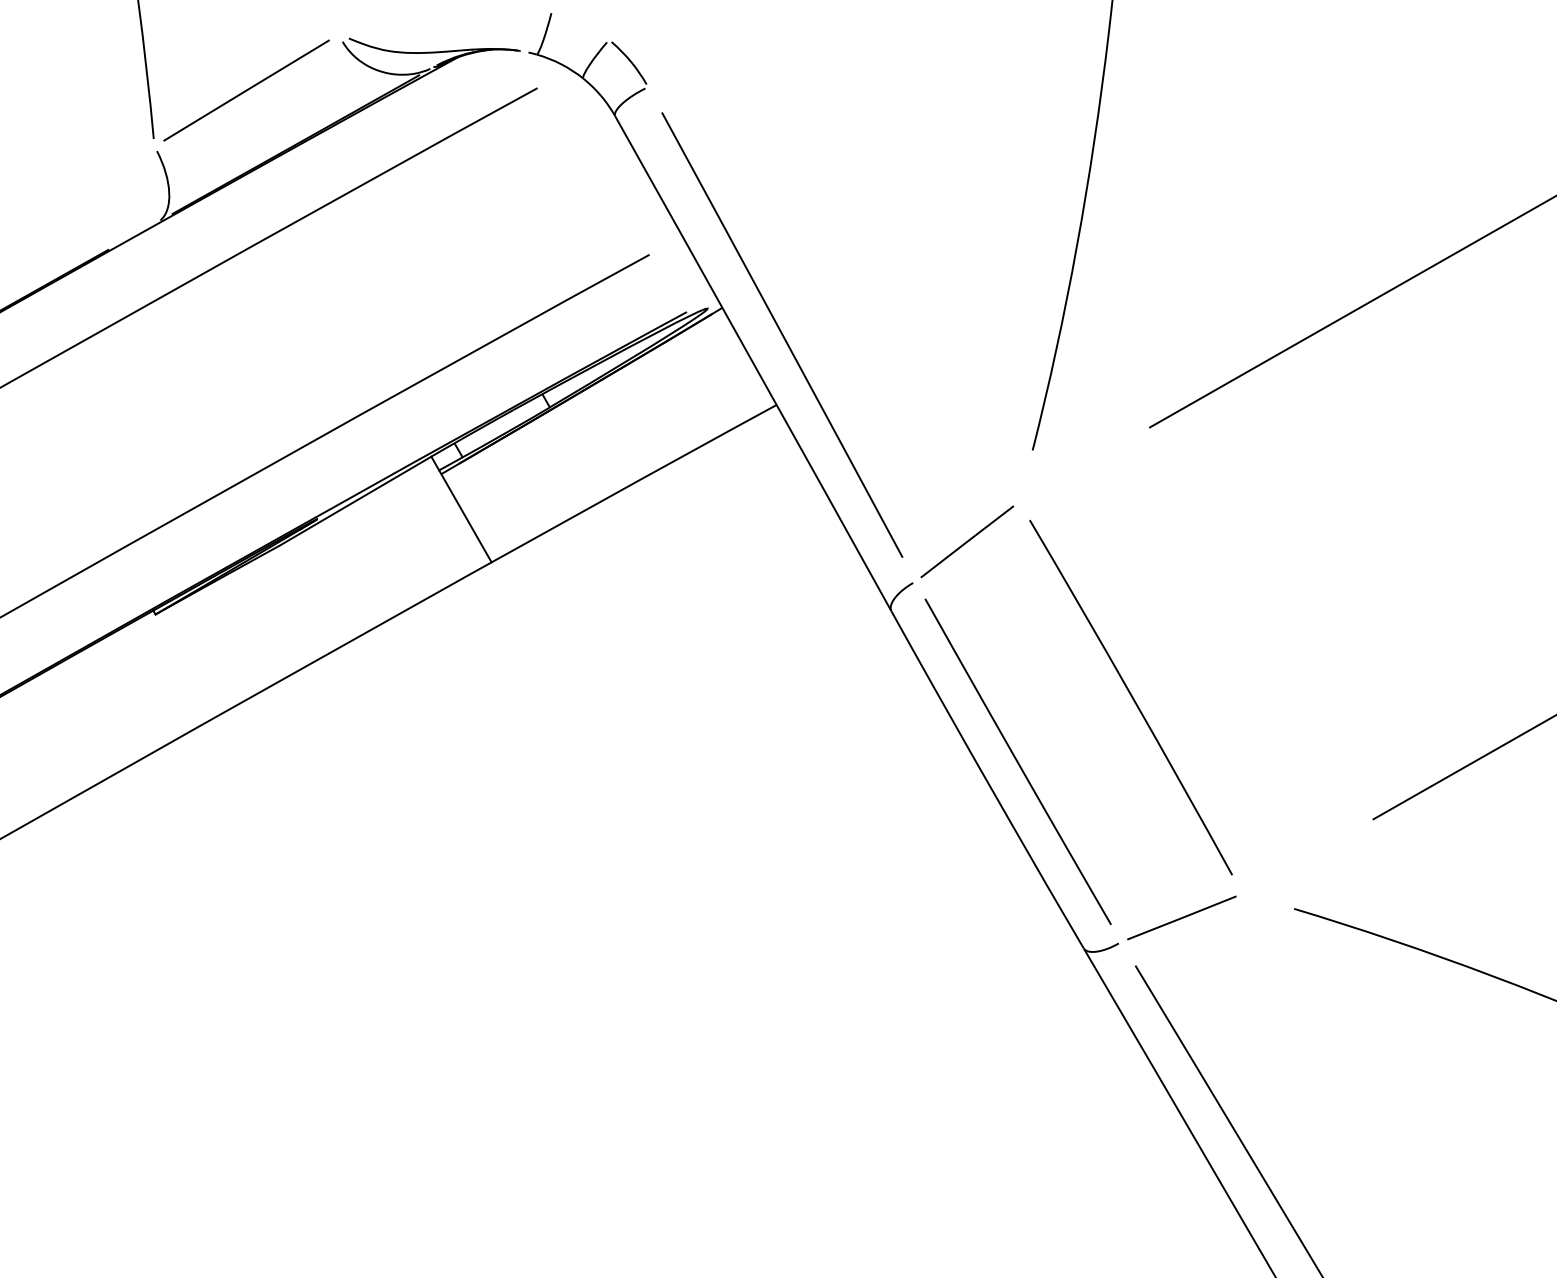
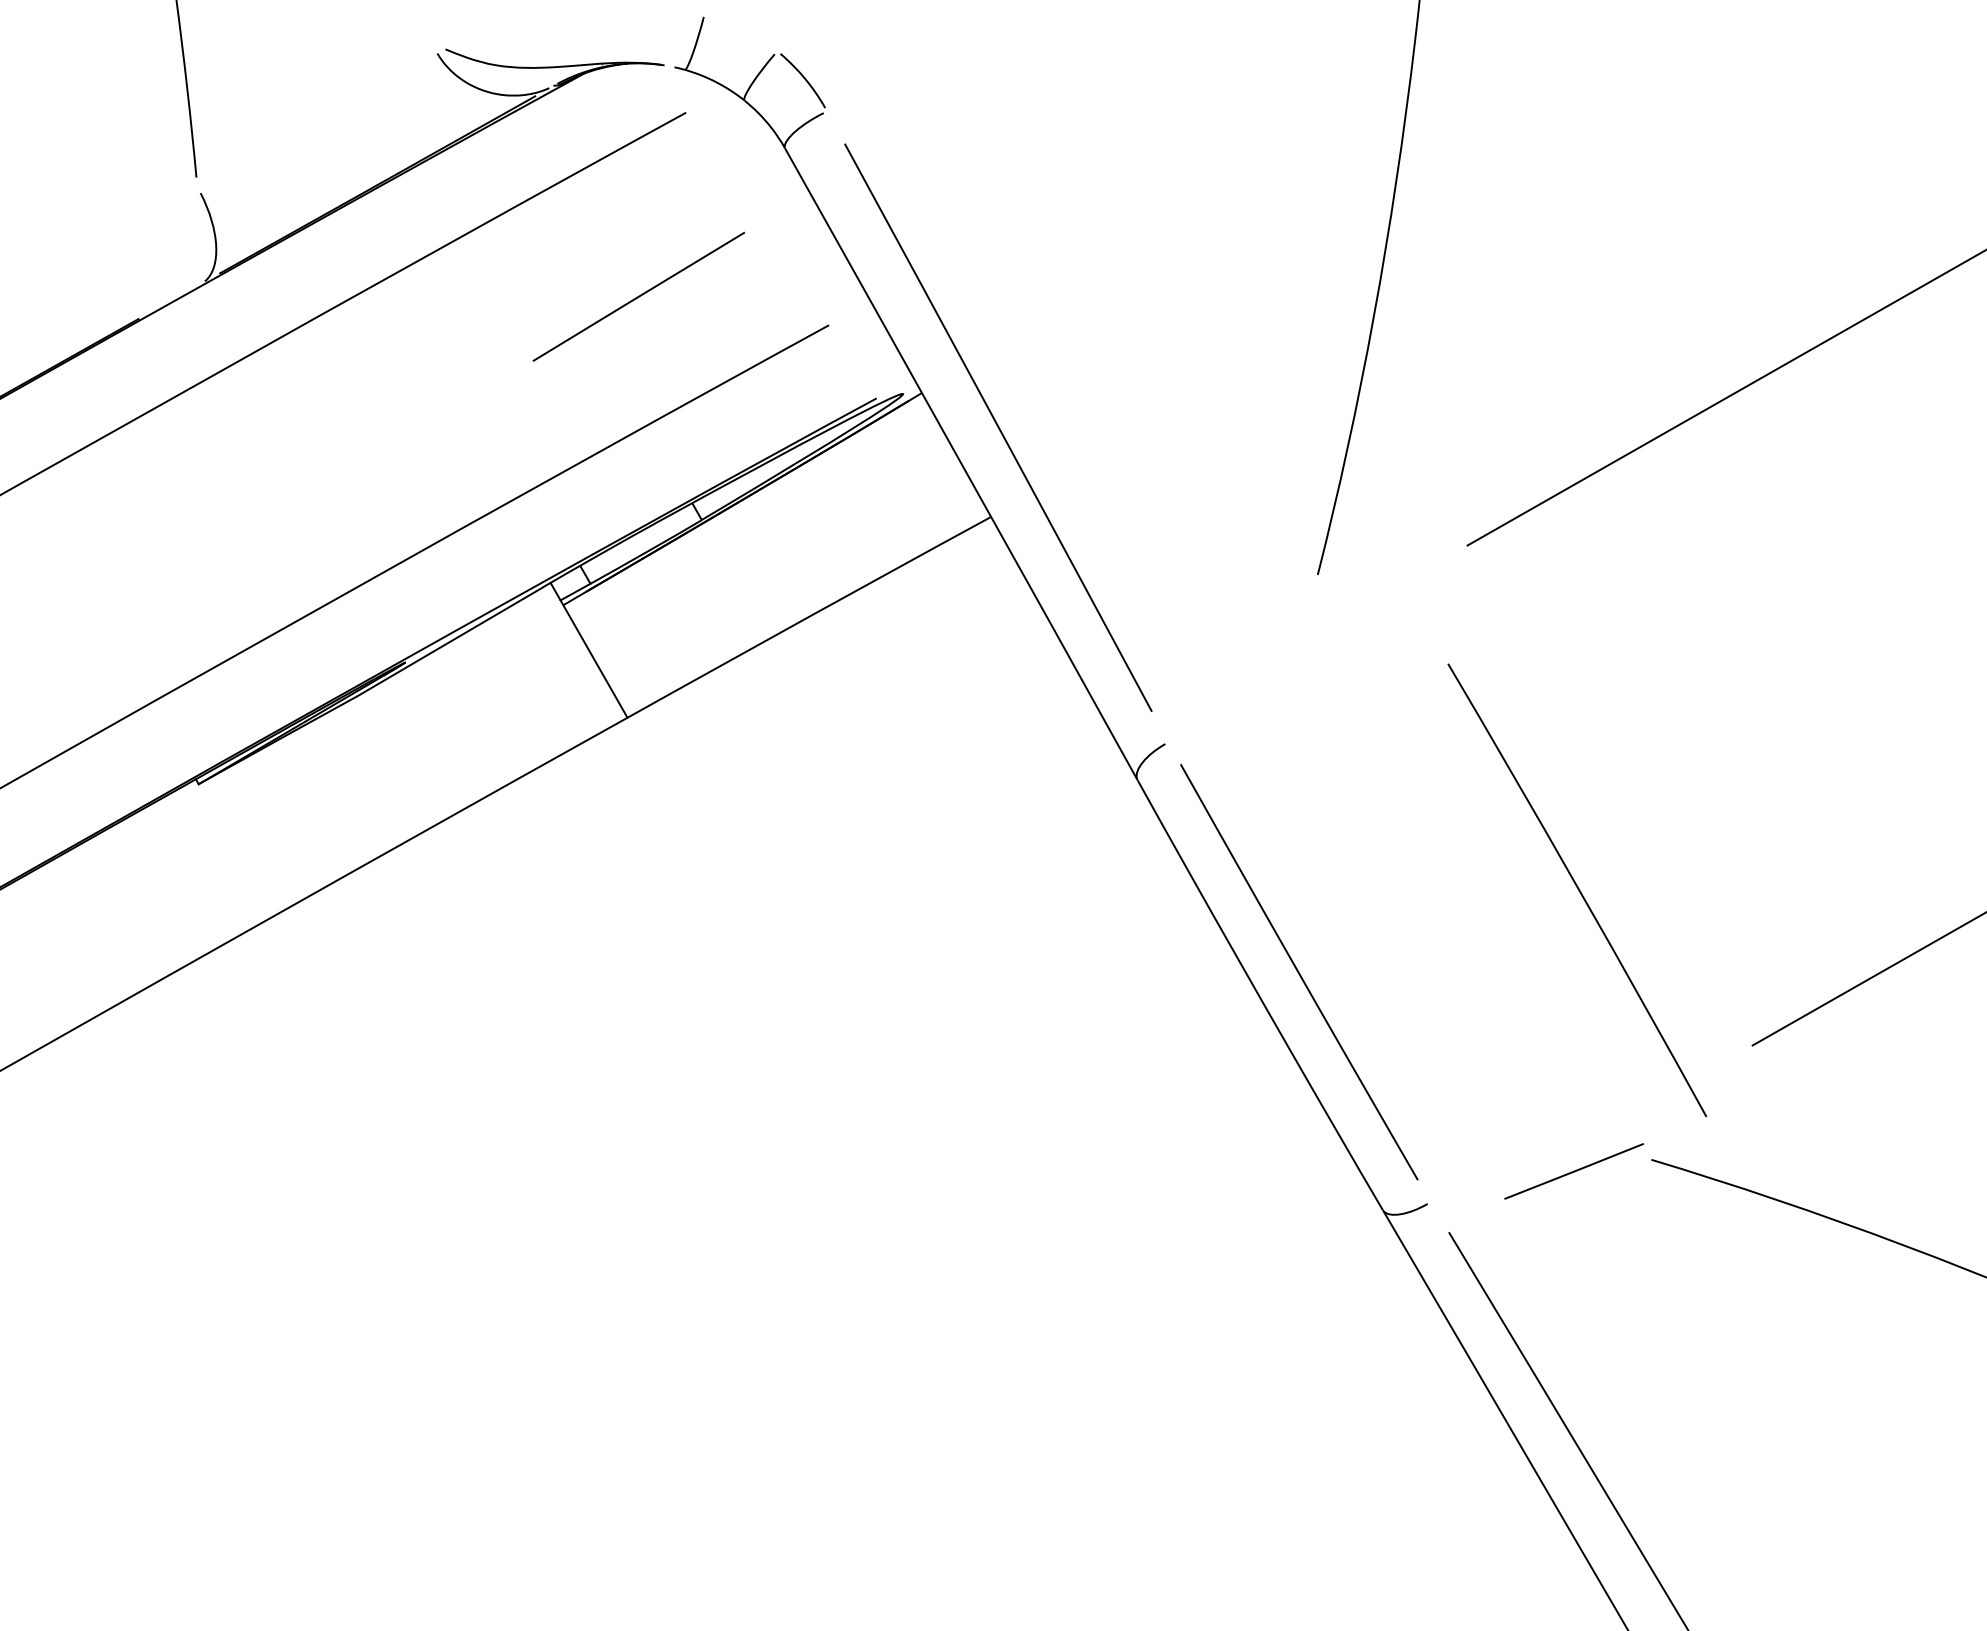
line: (246, 90) -> (638, 296), moved
line: (967, 541) -> (1234, 691), removed
curve: (1131, 697) -> (1577, 889), moved
line: (1181, 918) -> (1573, 1171), moved

